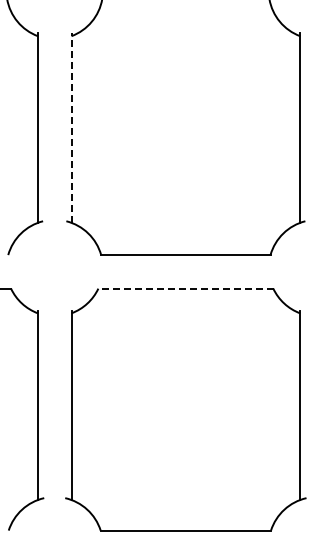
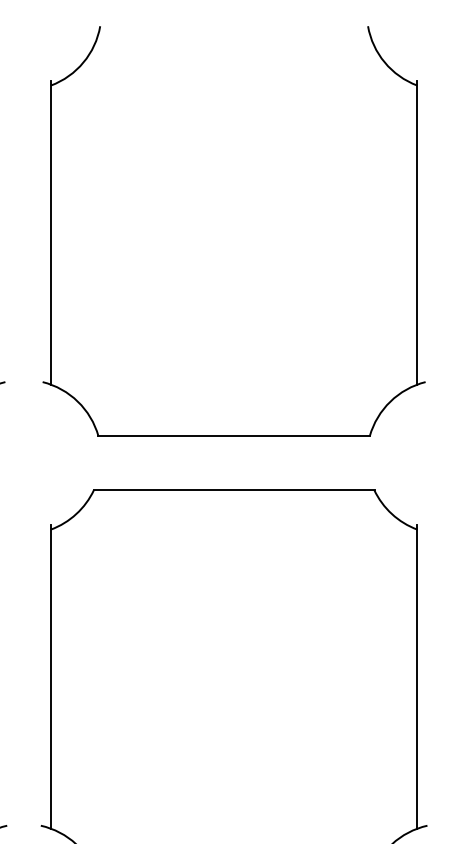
line: (71, 128) -> (50, 233), dashed -> solid
line: (185, 288) -> (233, 489), dashed -> solid

